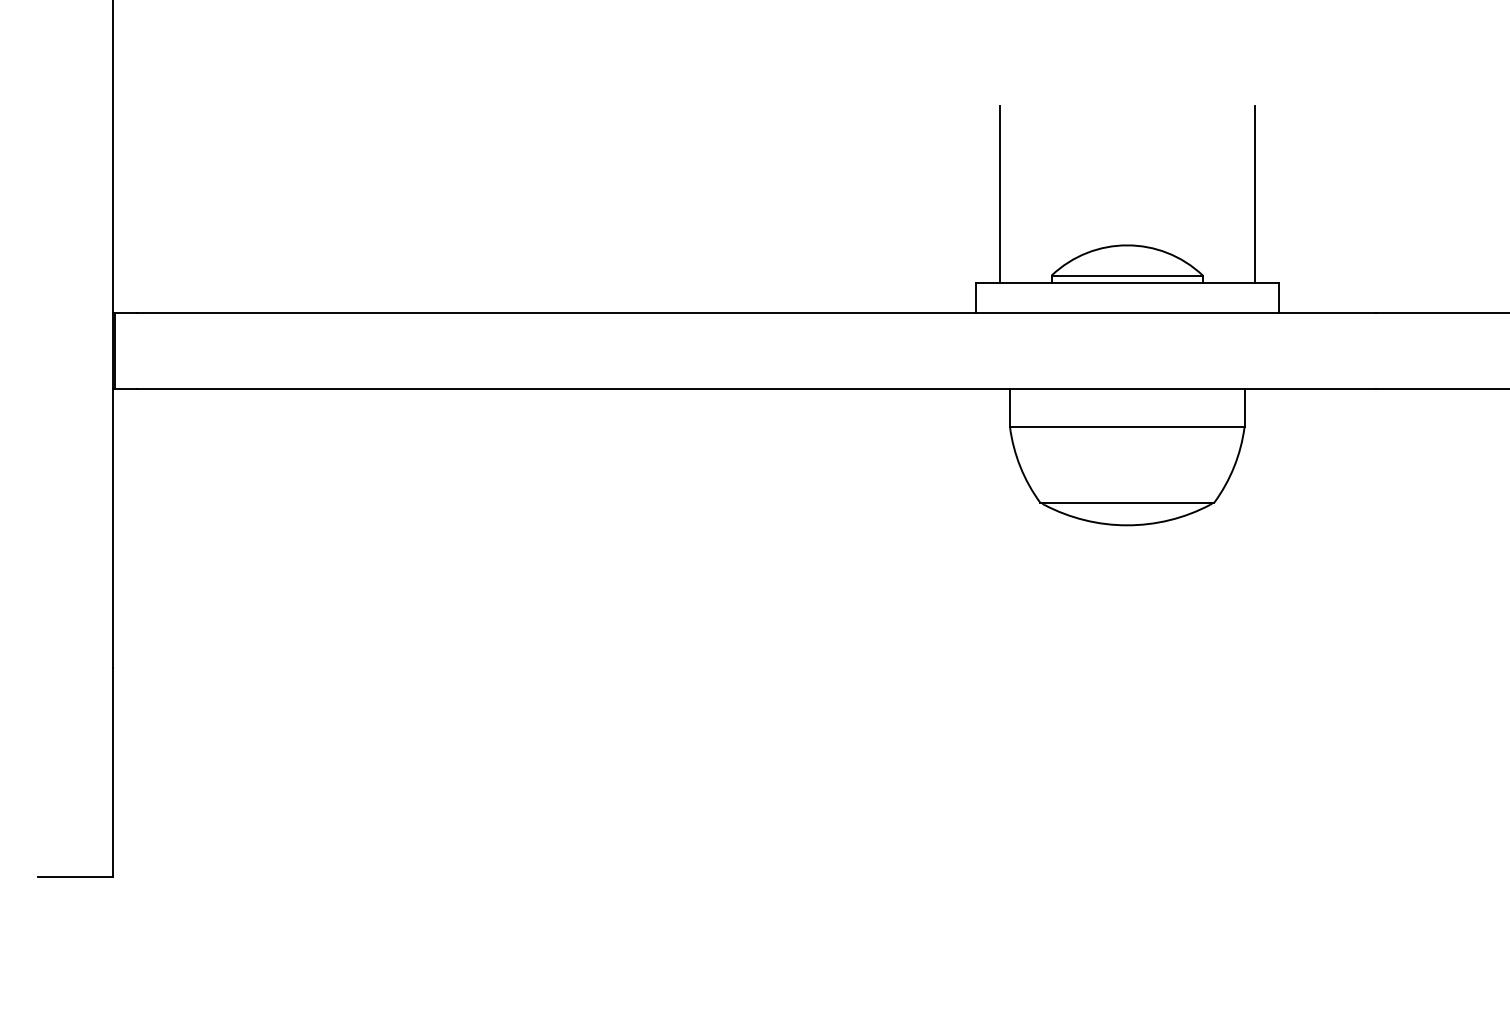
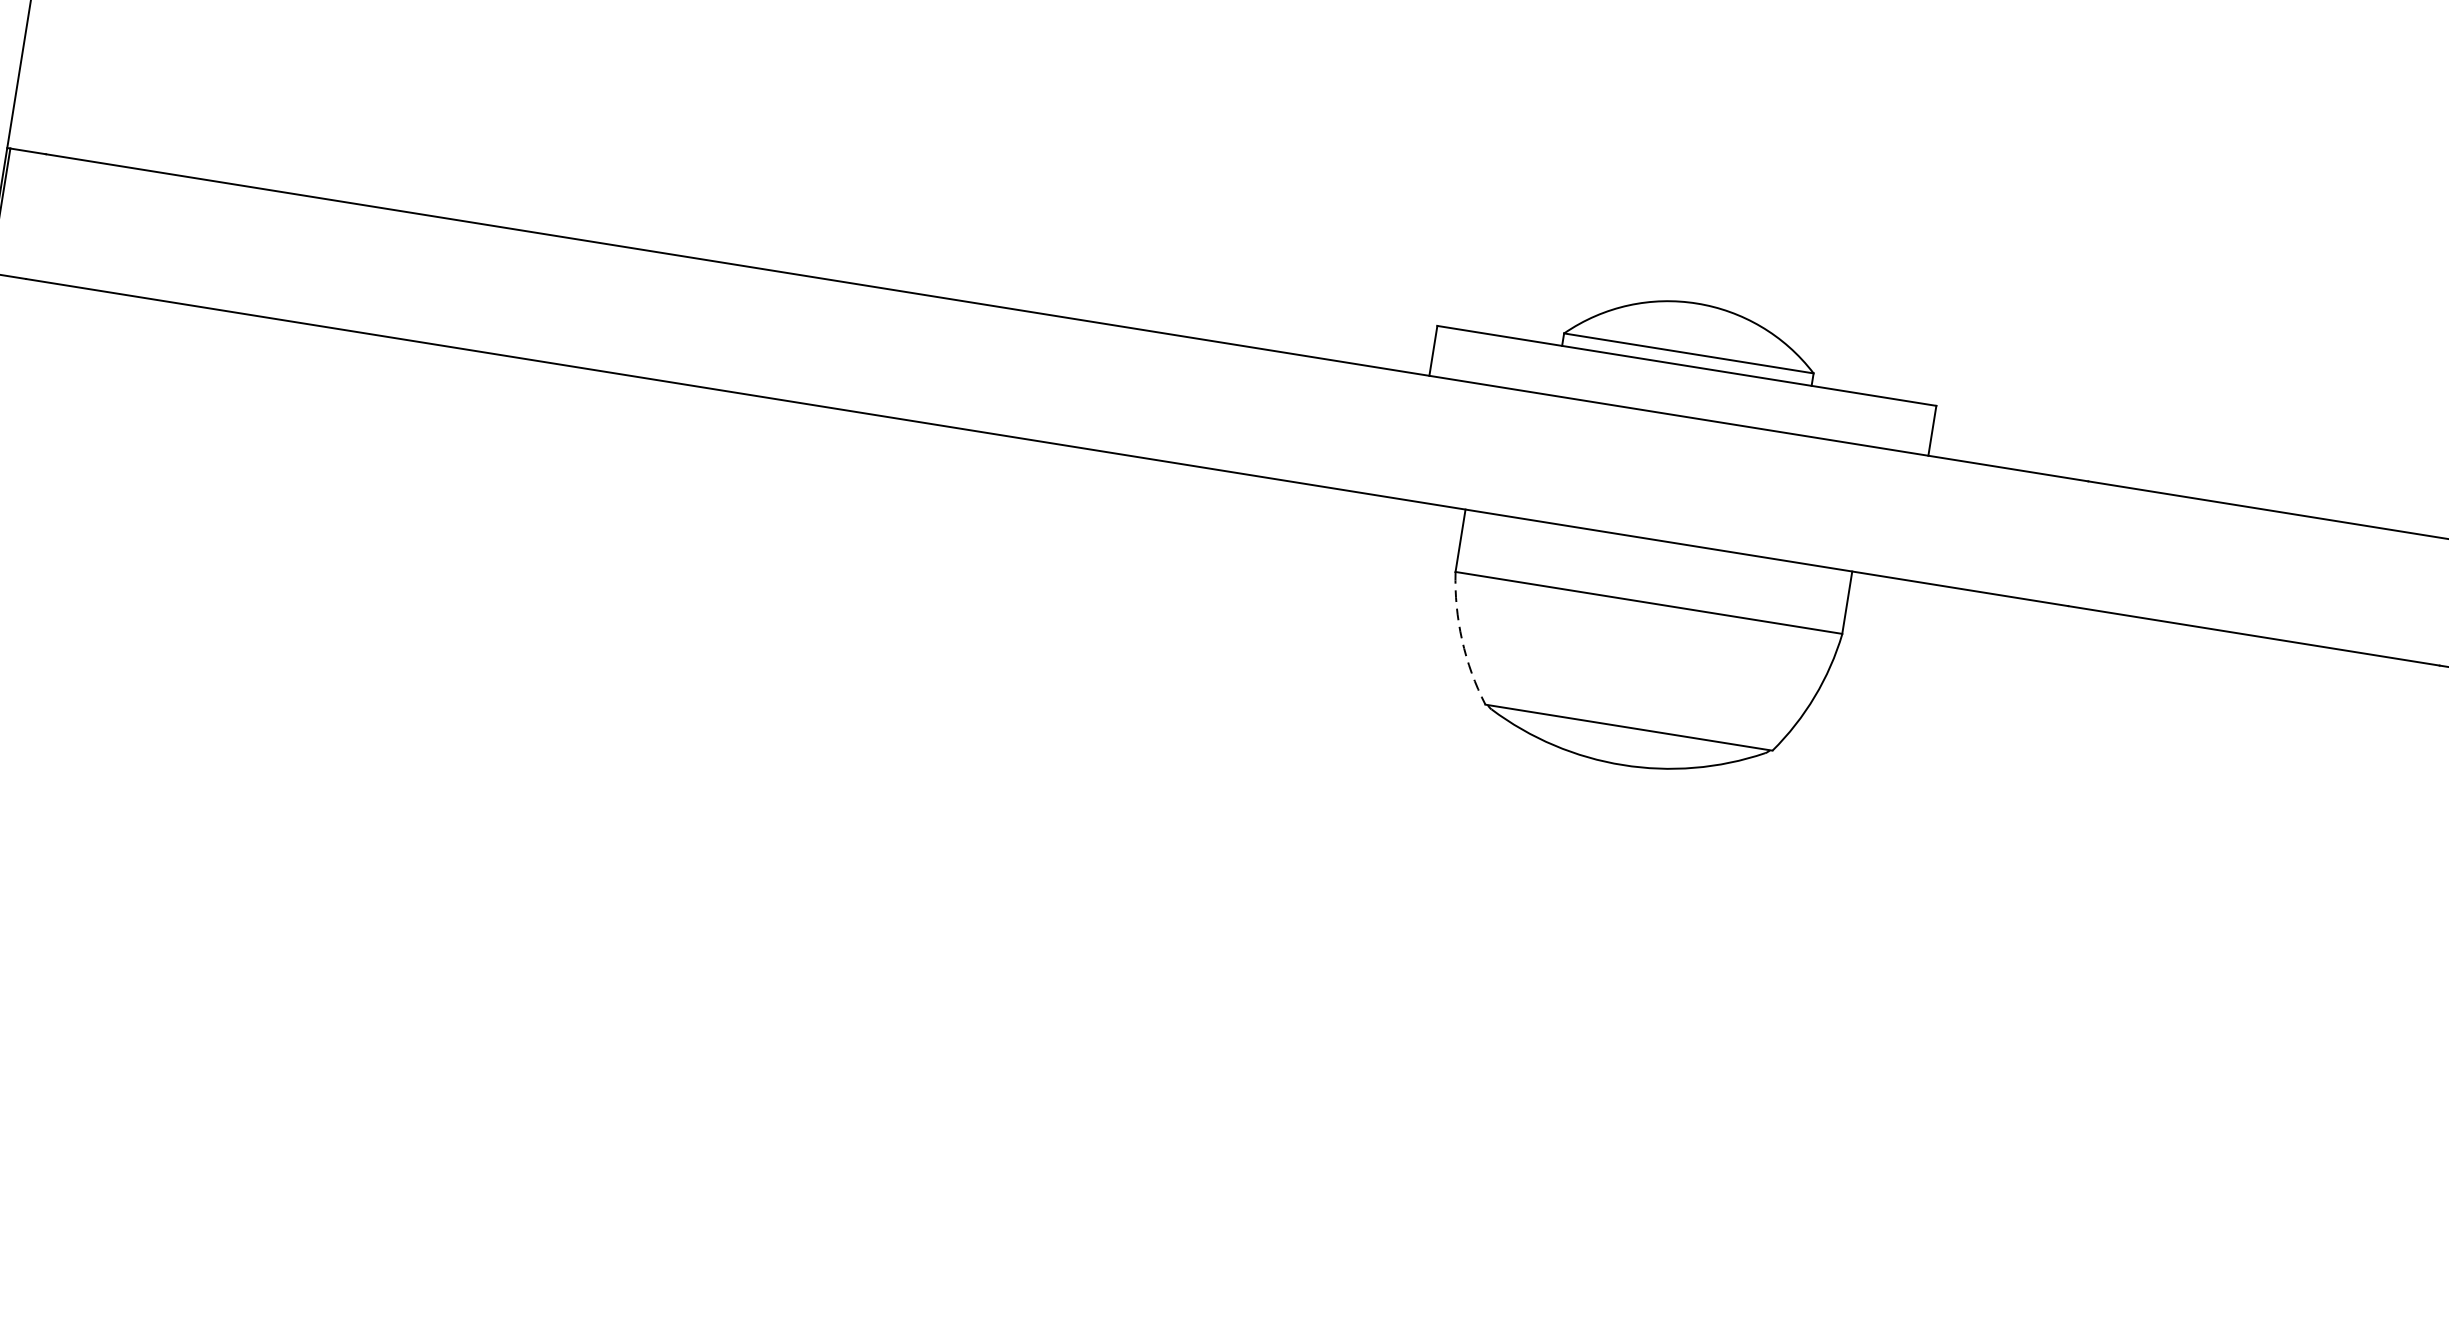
line: (999, 194) -> (1499, 185), removed
line: (1254, 194) -> (1920, 253), removed
arc: (1020, 466) -> (1462, 639), solid -> dashed

